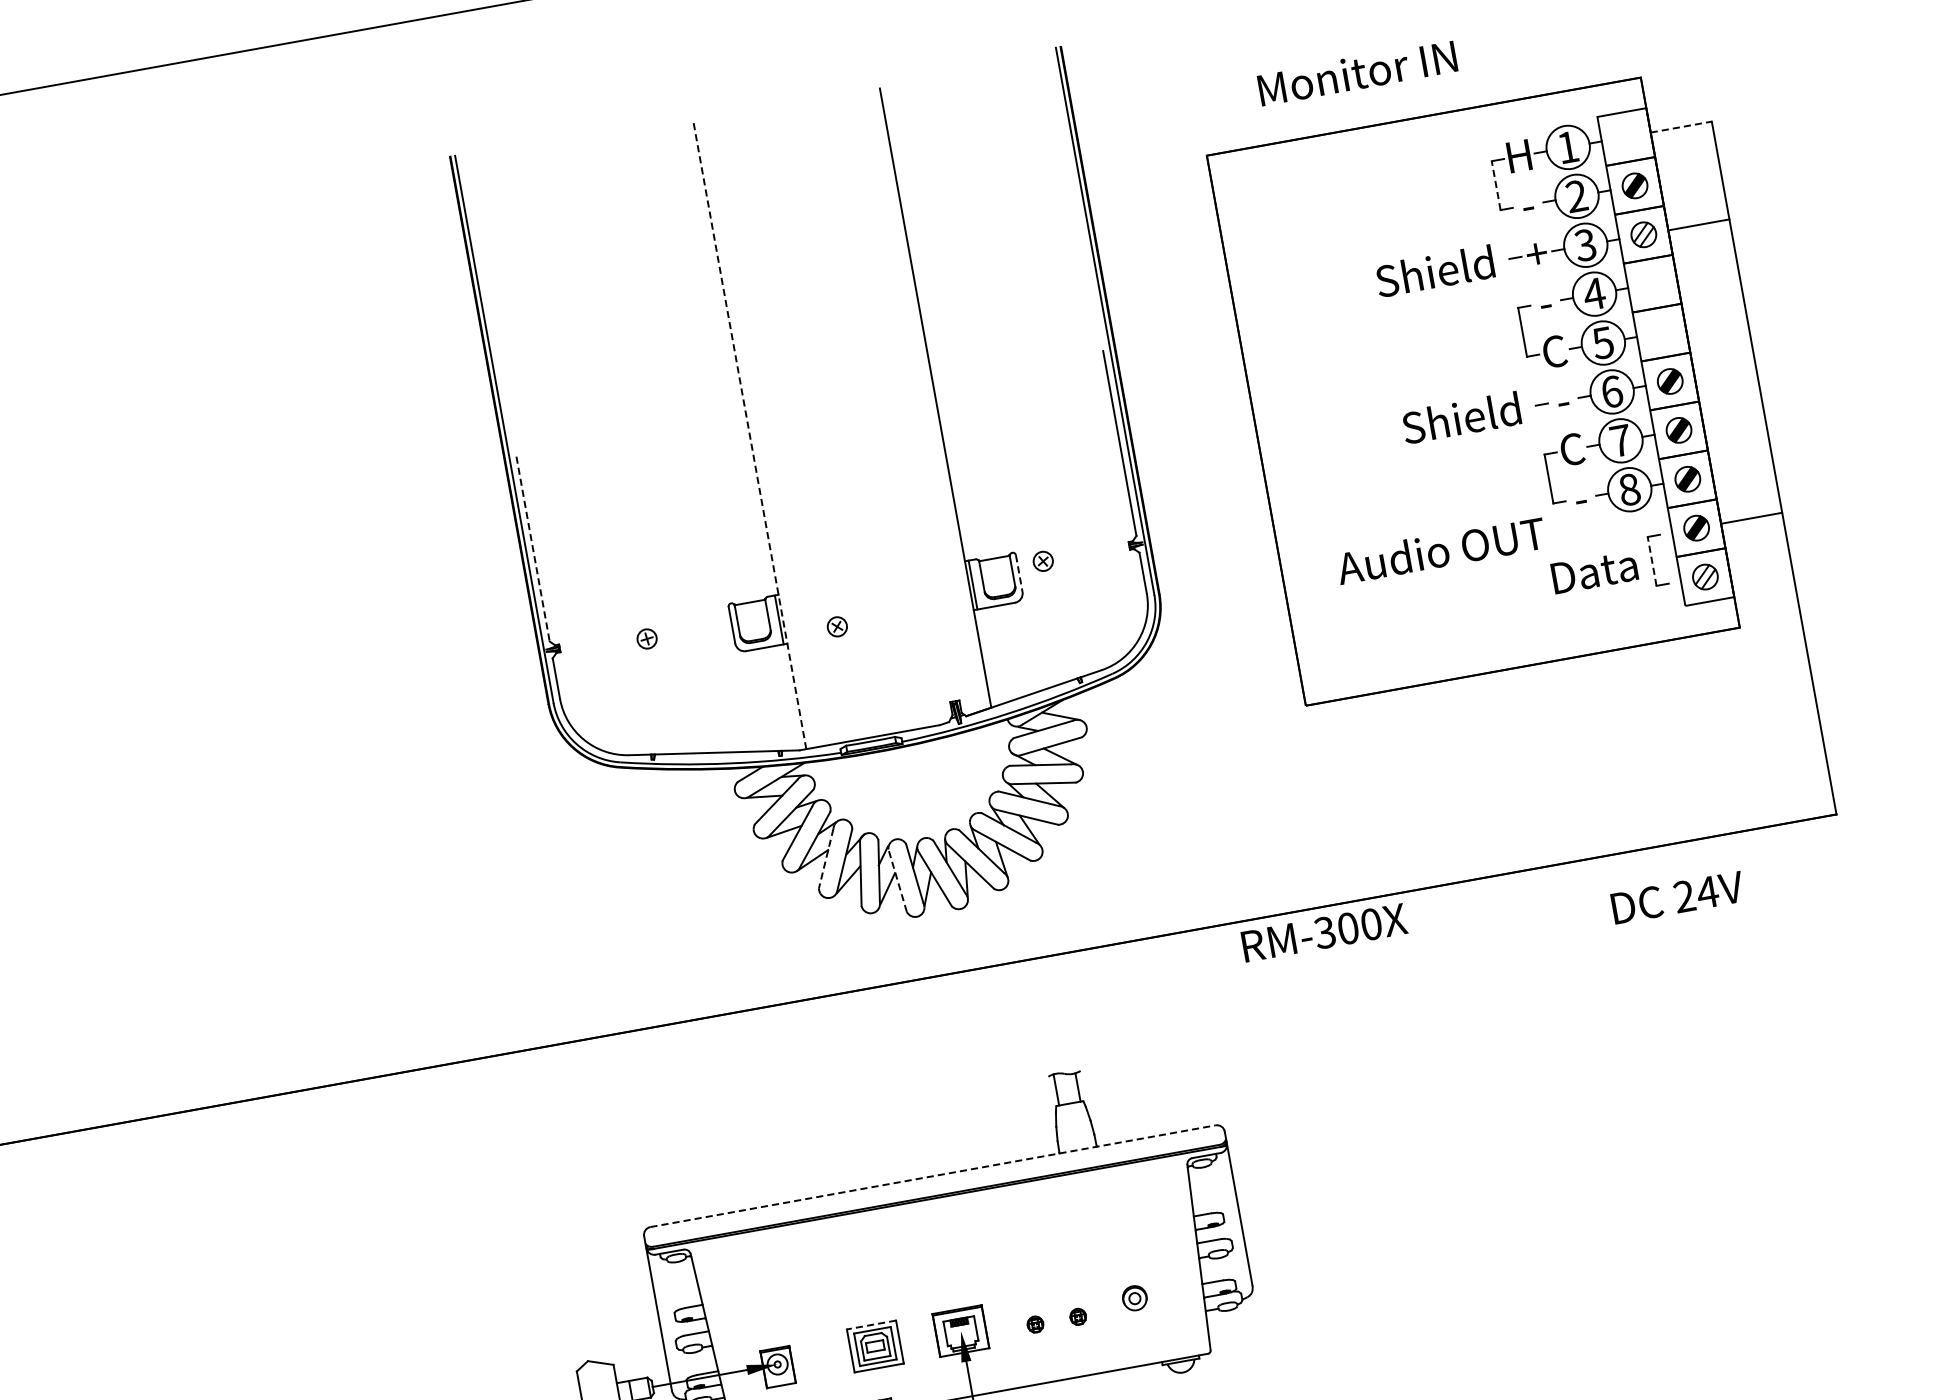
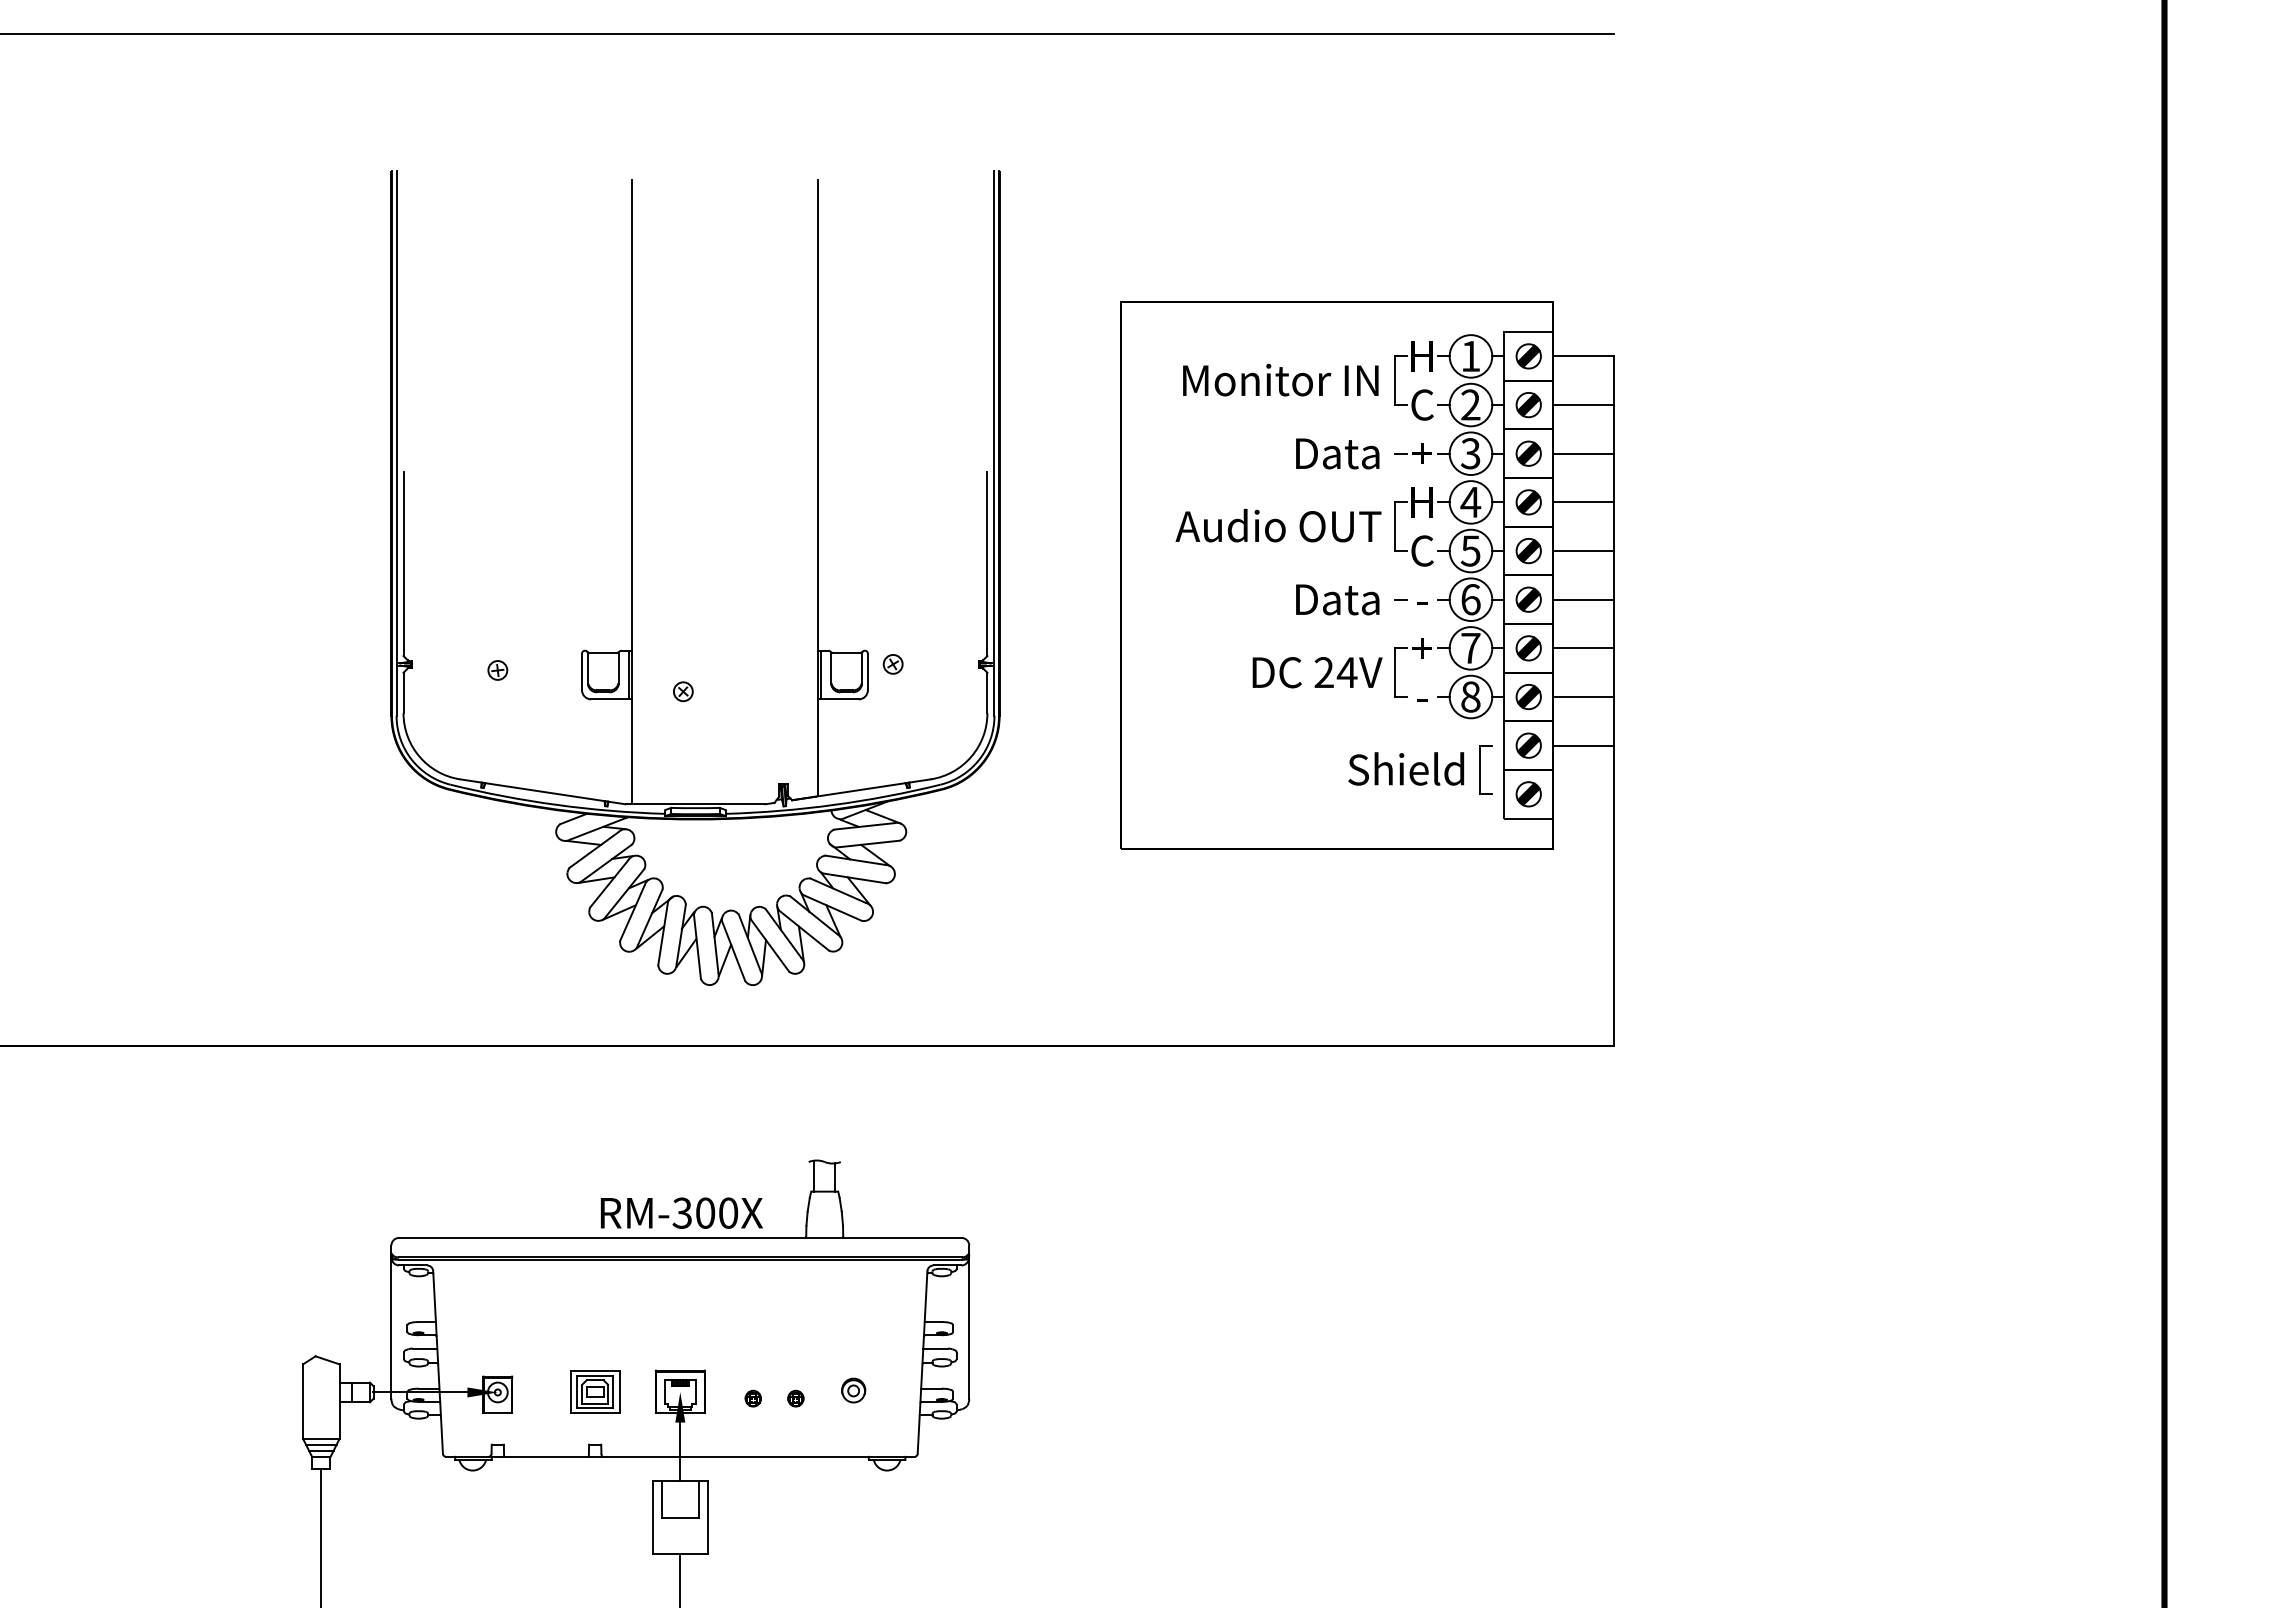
text: (1357, 72) -> (1280, 379), moved
line: (1682, 127) -> (1584, 356), dashed -> solid
part: (1626, 137) -> (1528, 356), added
line: (1690, 176) -> (1583, 405), added
line: (1495, 185) -> (1394, 380), dashed -> solid
text: (1528, 204) -> (1422, 404), - -> С
fill: (1643, 234) -> (1528, 453), added
text: (1435, 271) -> (1321, 452), Shield -> Data
line: (1707, 273) -> (1583, 502), added
part: (1652, 283) -> (1528, 502), added
text: (1544, 303) -> (1421, 502), - -> Н
line: (1716, 323) -> (1583, 551), added
part: (1661, 333) -> (1528, 551), added
line: (1725, 371) -> (1583, 599), added
text: (1461, 417) -> (1321, 598), Shield -> Data
line: (1734, 420) -> (1583, 648), added
line: (750, 434) -> (632, 491), dashed -> solid
text: (1572, 449) -> (1422, 648), С -> +
line: (1742, 469) -> (1583, 697), added
line: (533, 549) -> (403, 564), dashed -> solid
text: (1440, 550) -> (1278, 525), moved
line: (1652, 560) -> (1480, 769), dashed -> solid
text: (1577, 573) -> (1406, 768), Data -> Shield
line: (1018, 574) -> (867, 672), dashed -> solid
fill: (1705, 577) -> (1528, 794), added
line: (826, 858) -> (632, 913), dashed -> solid
line: (897, 880) -> (697, 946), dashed -> solid
text: (1677, 897) -> (1317, 672), moved
text: (1324, 932) -> (681, 1212), moved
line: (933, 1175) -> (680, 1237), dashed -> solid
line: (870, 1324) -> (594, 1370), dashed -> solid

